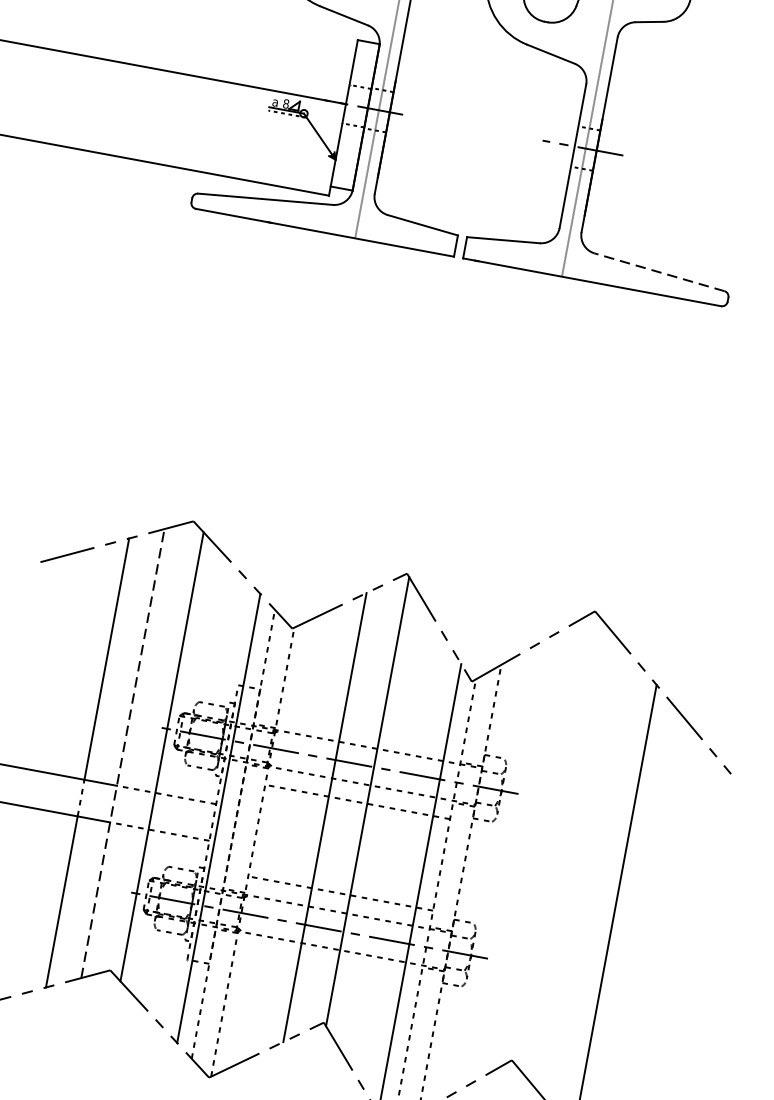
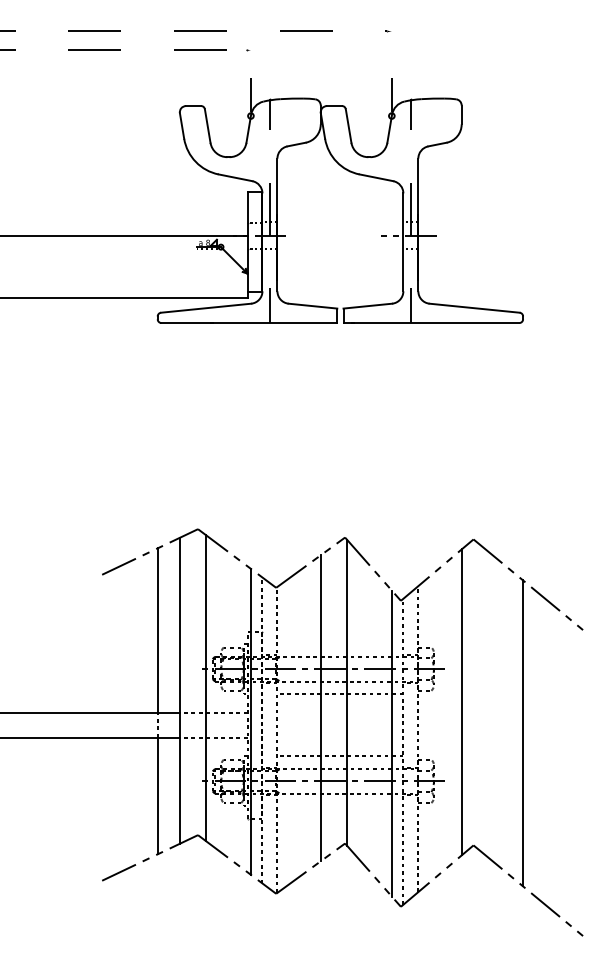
line: (659, 272) -> (474, 308), dashed -> solid
line: (122, 753) -> (179, 690), dashed -> solid
line: (533, 847) -> (461, 702), added

